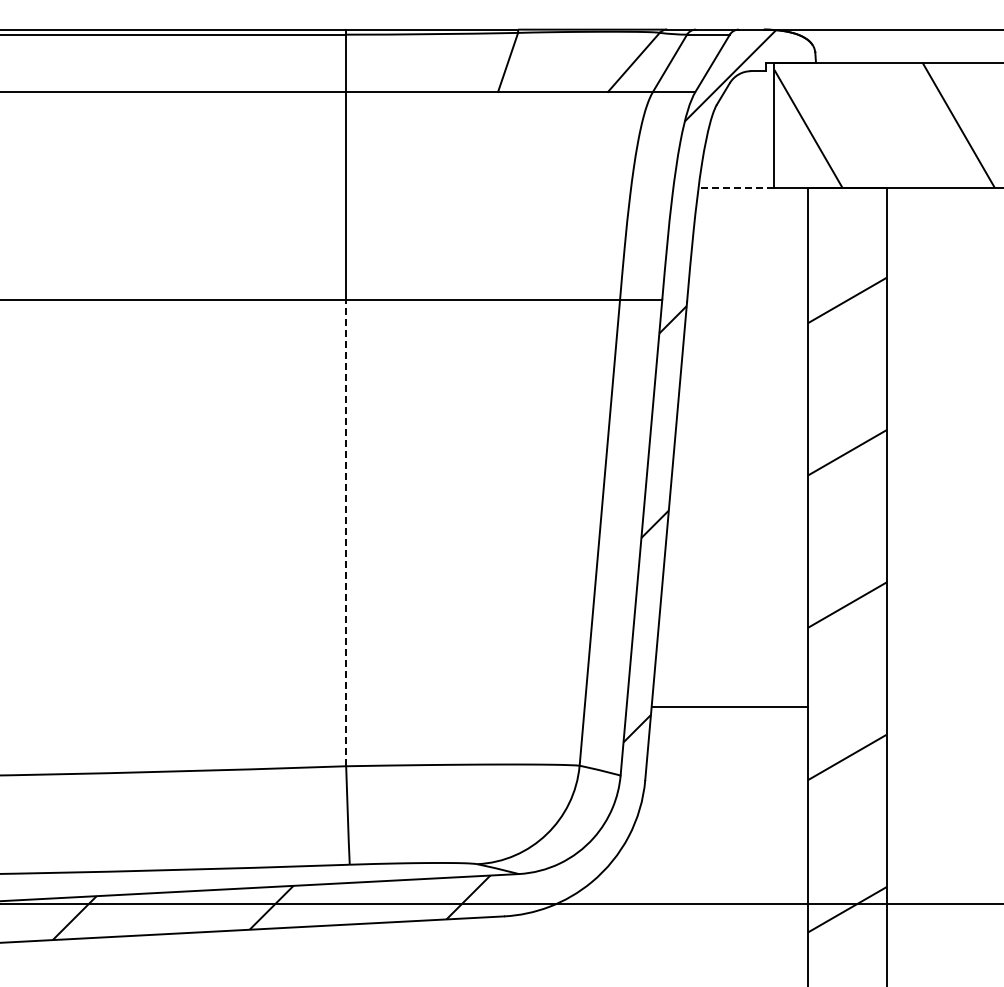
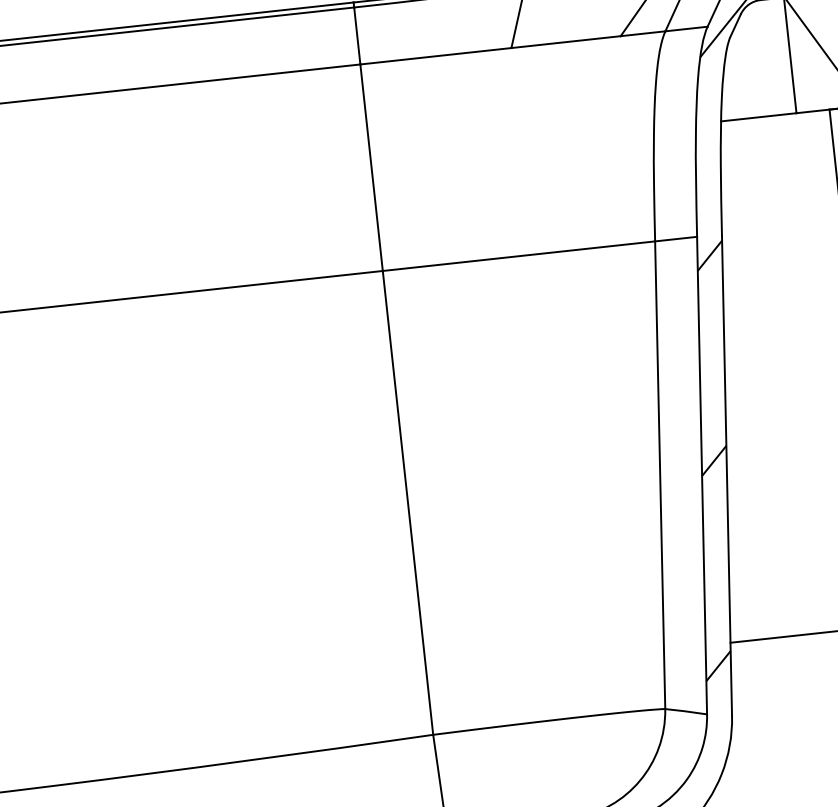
line: (736, 187) -> (758, 117), dashed -> solid
line: (346, 532) -> (408, 502), dashed -> solid

